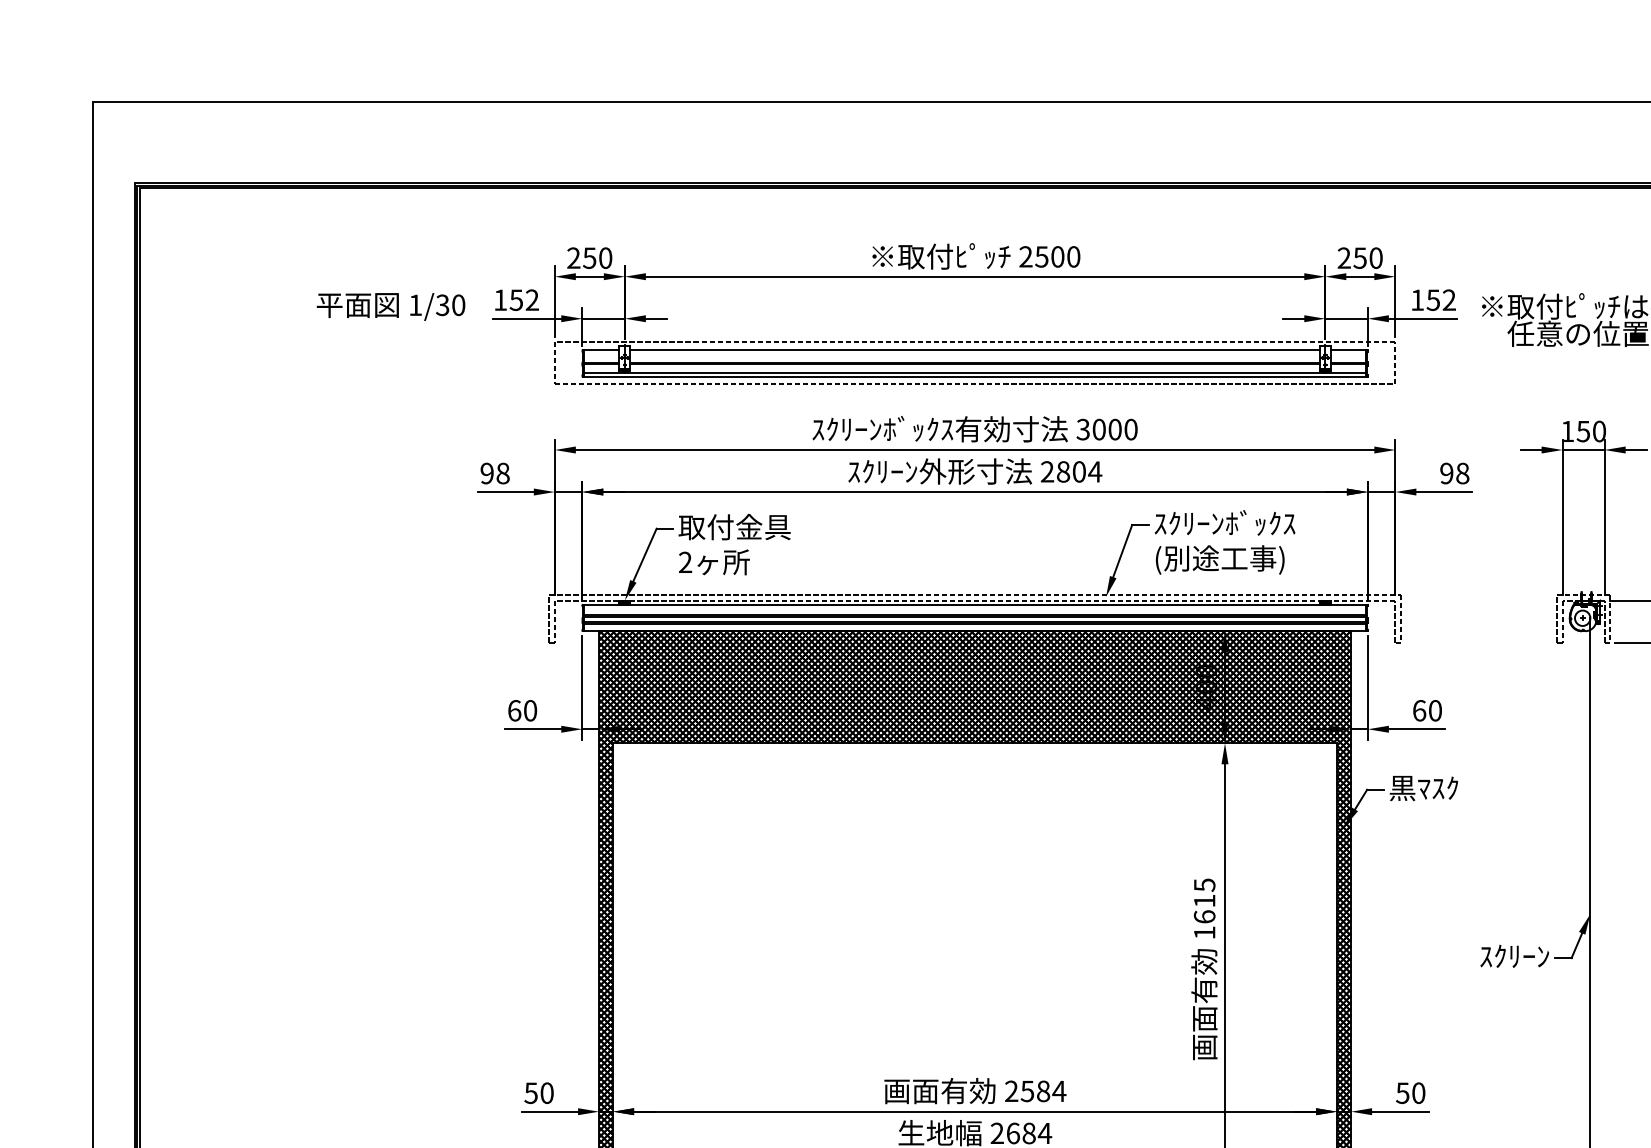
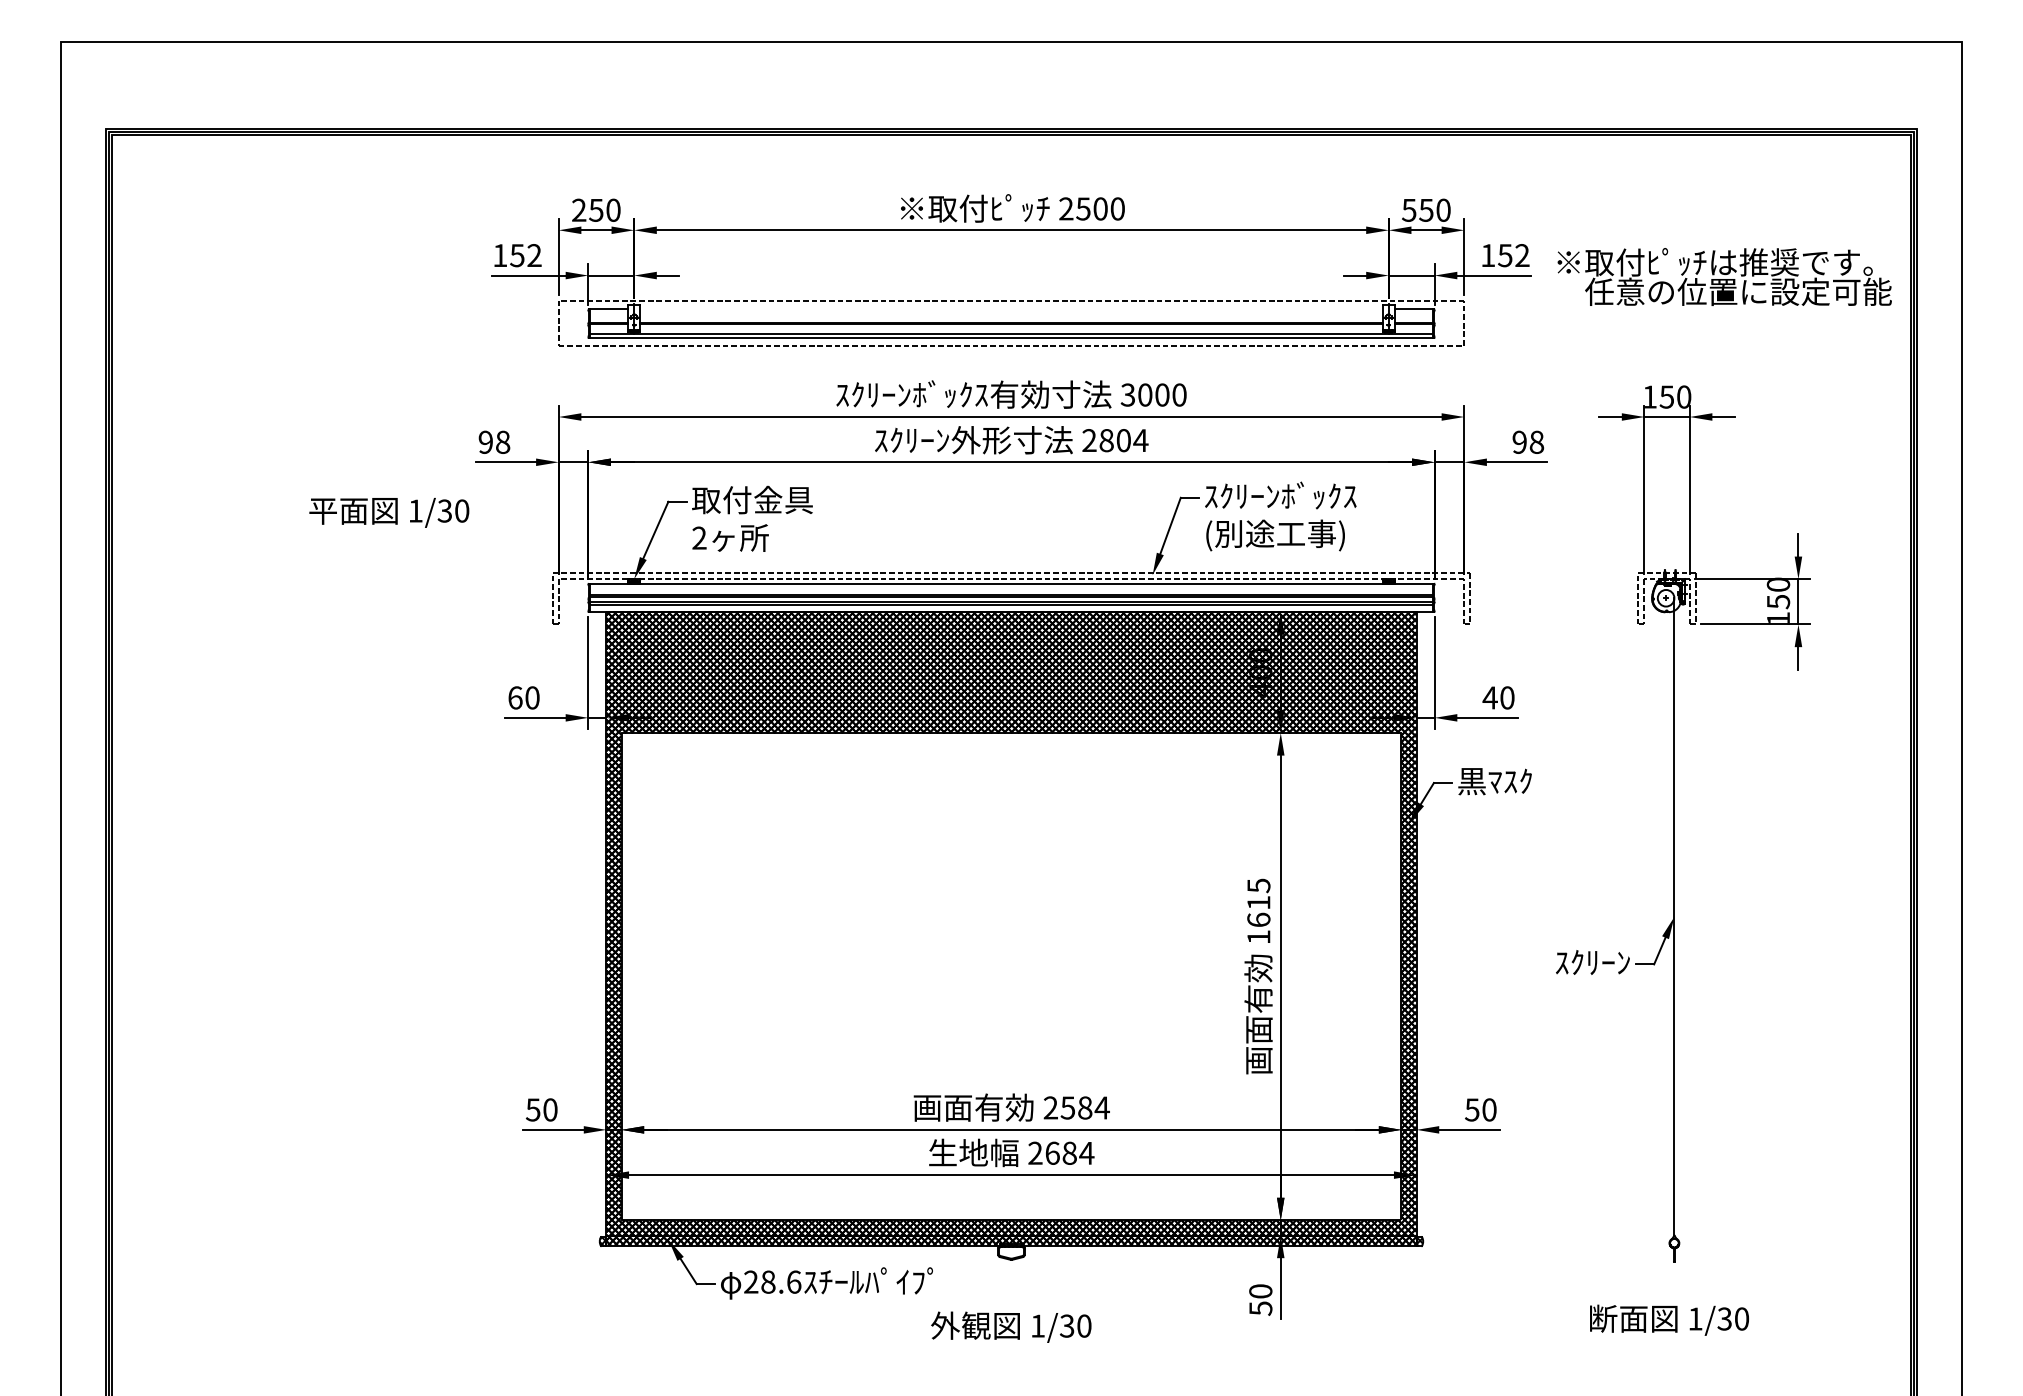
text: (1344, 257) -> (1409, 209), 250 -> 550
text: (391, 306) -> (389, 512), moved
line: (975, 350) -> (1011, 309), removed
text: (1418, 710) -> (1489, 697), 60 -> 40

